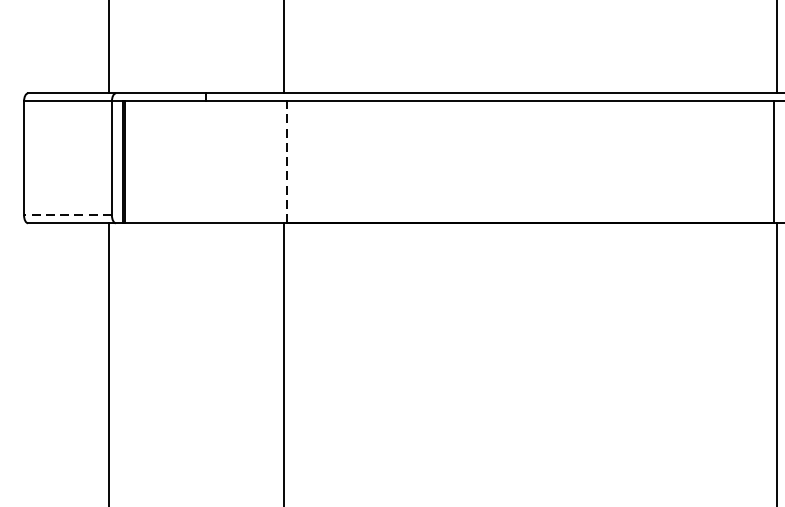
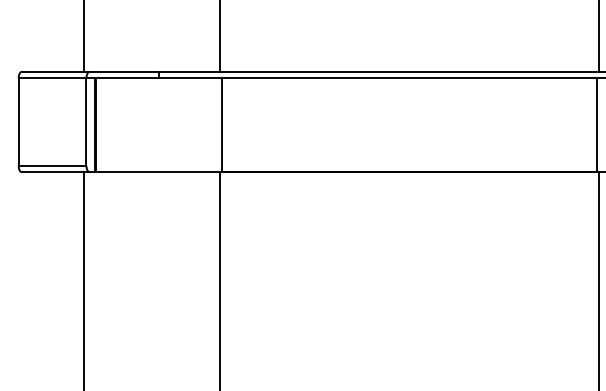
line: (286, 162) -> (221, 125), dashed -> solid
line: (67, 214) -> (52, 165), dashed -> solid

